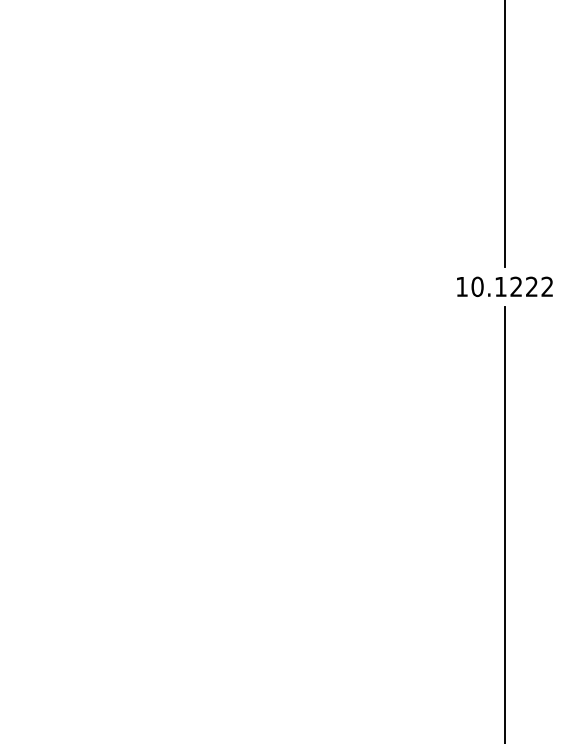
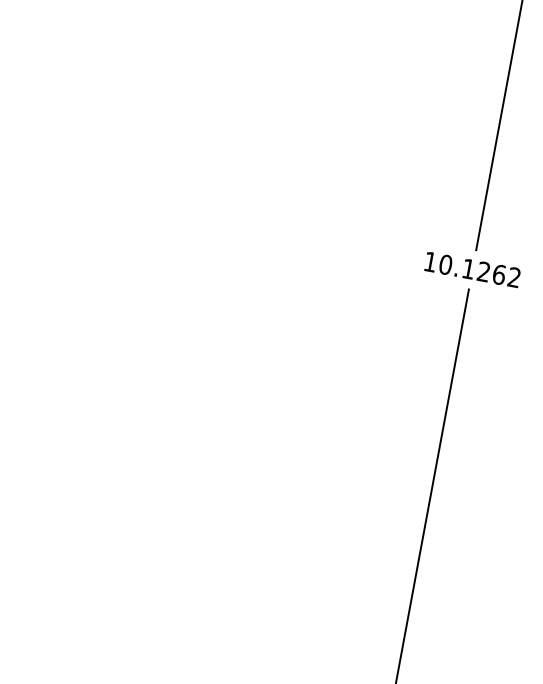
text: (532, 286) -> (499, 274), 10.1222 -> 10.1262

